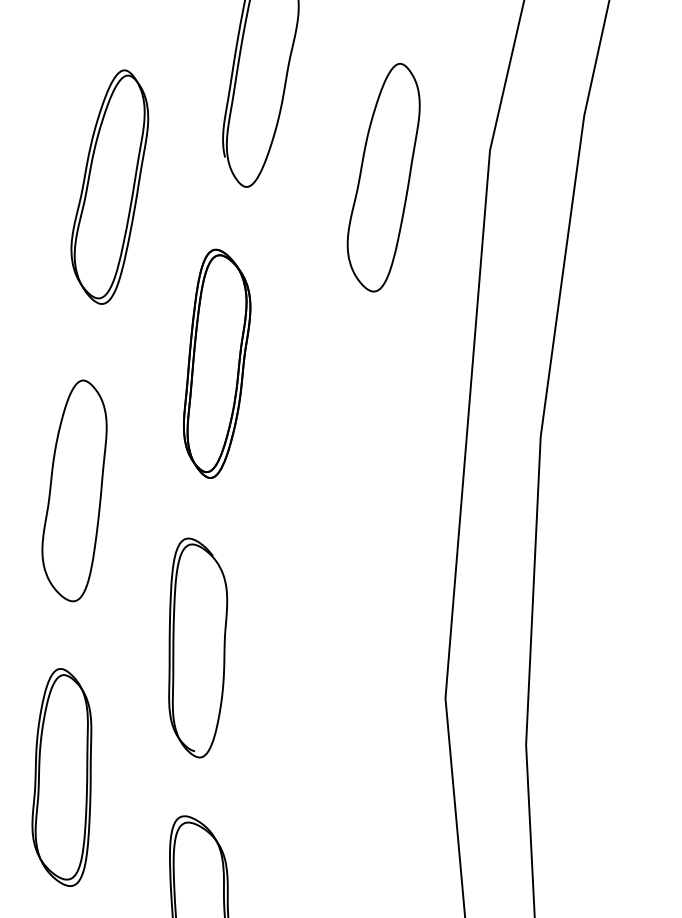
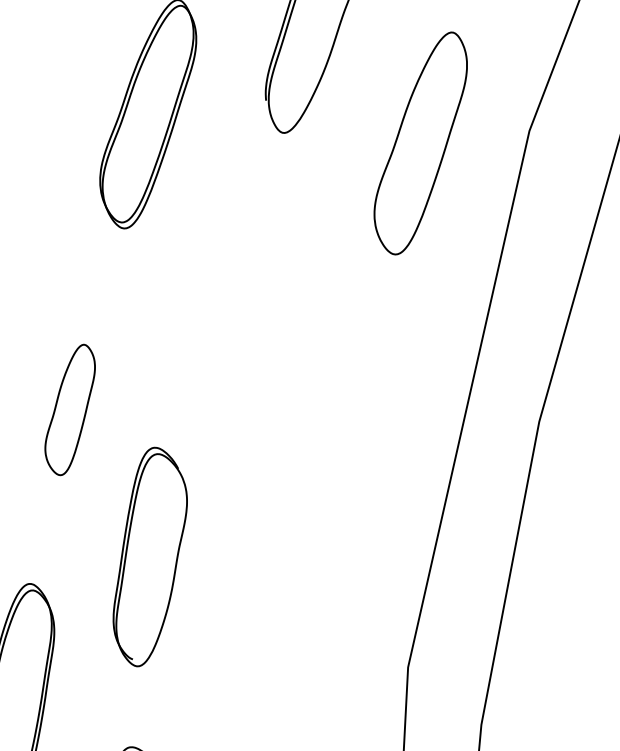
part: (216, 363) -> (228, 303), removed
part: (74, 490) -> (70, 409), size x0.6
part: (198, 647) -> (151, 557), moved

